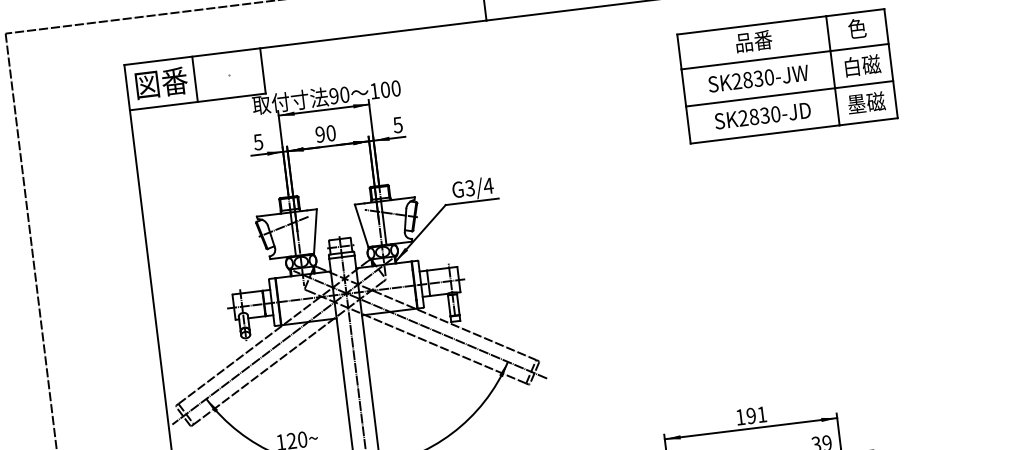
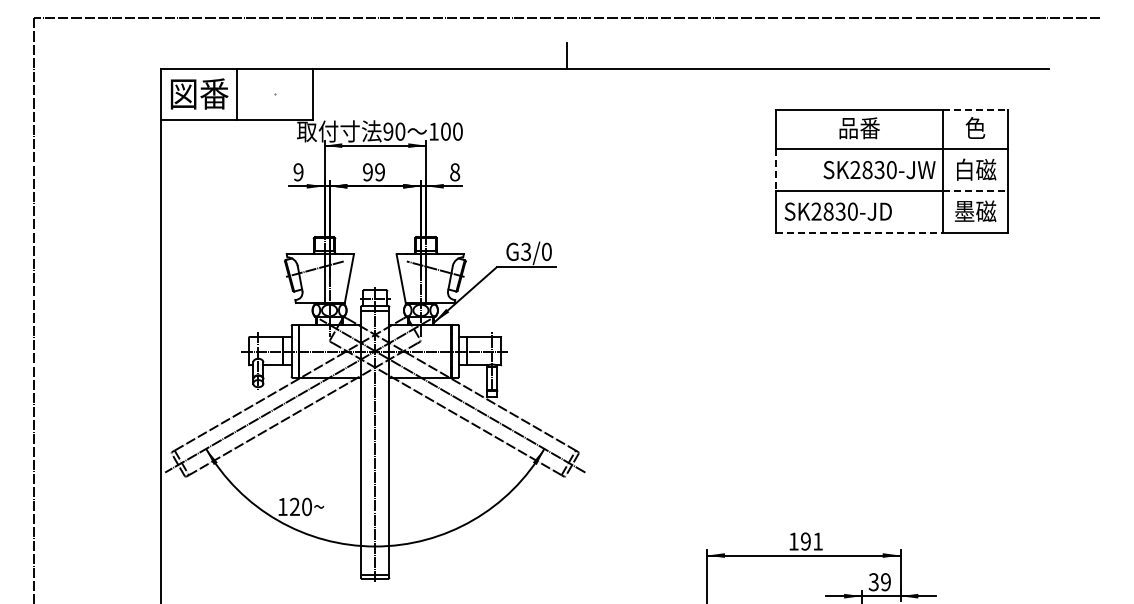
line: (855, 12) -> (975, 110), solid -> dashed
text: (758, 79) -> (879, 170), moved
line: (864, 84) -> (975, 190), solid -> dashed
line: (683, 88) -> (775, 170), solid -> dashed
text: (762, 115) -> (837, 211), moved
text: (398, 125) -> (455, 172), 5 -> 8
text: (331, 133) -> (380, 172), 90 -> 99
line: (765, 134) -> (859, 232), solid -> dashed
text: (258, 142) -> (298, 172), 5 -> 9
text: (488, 185) -> (546, 251), G3/4 -> G3/0

